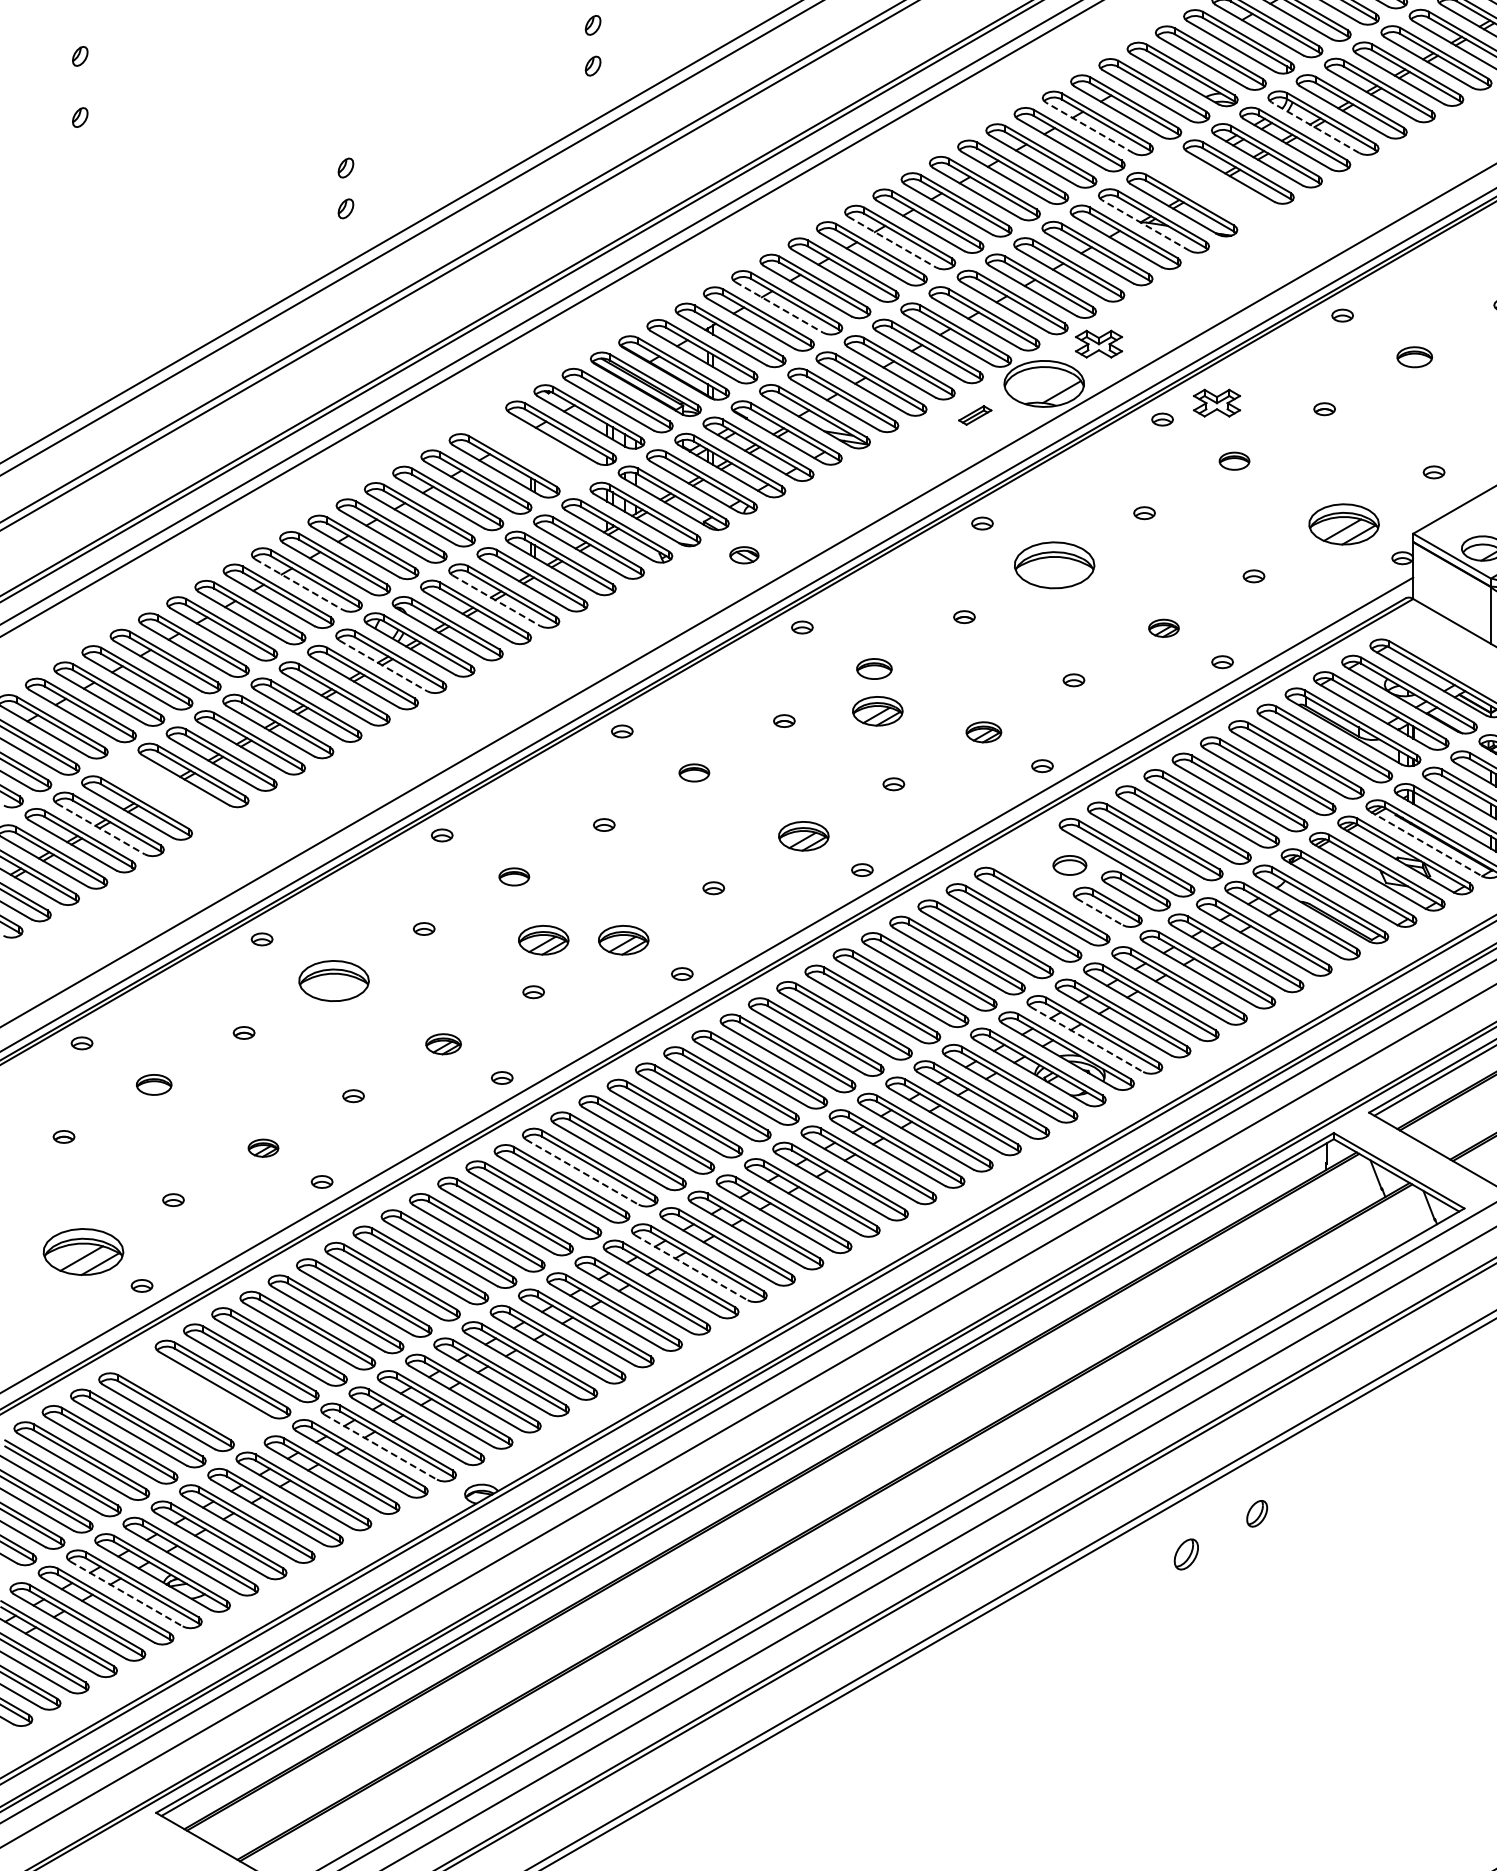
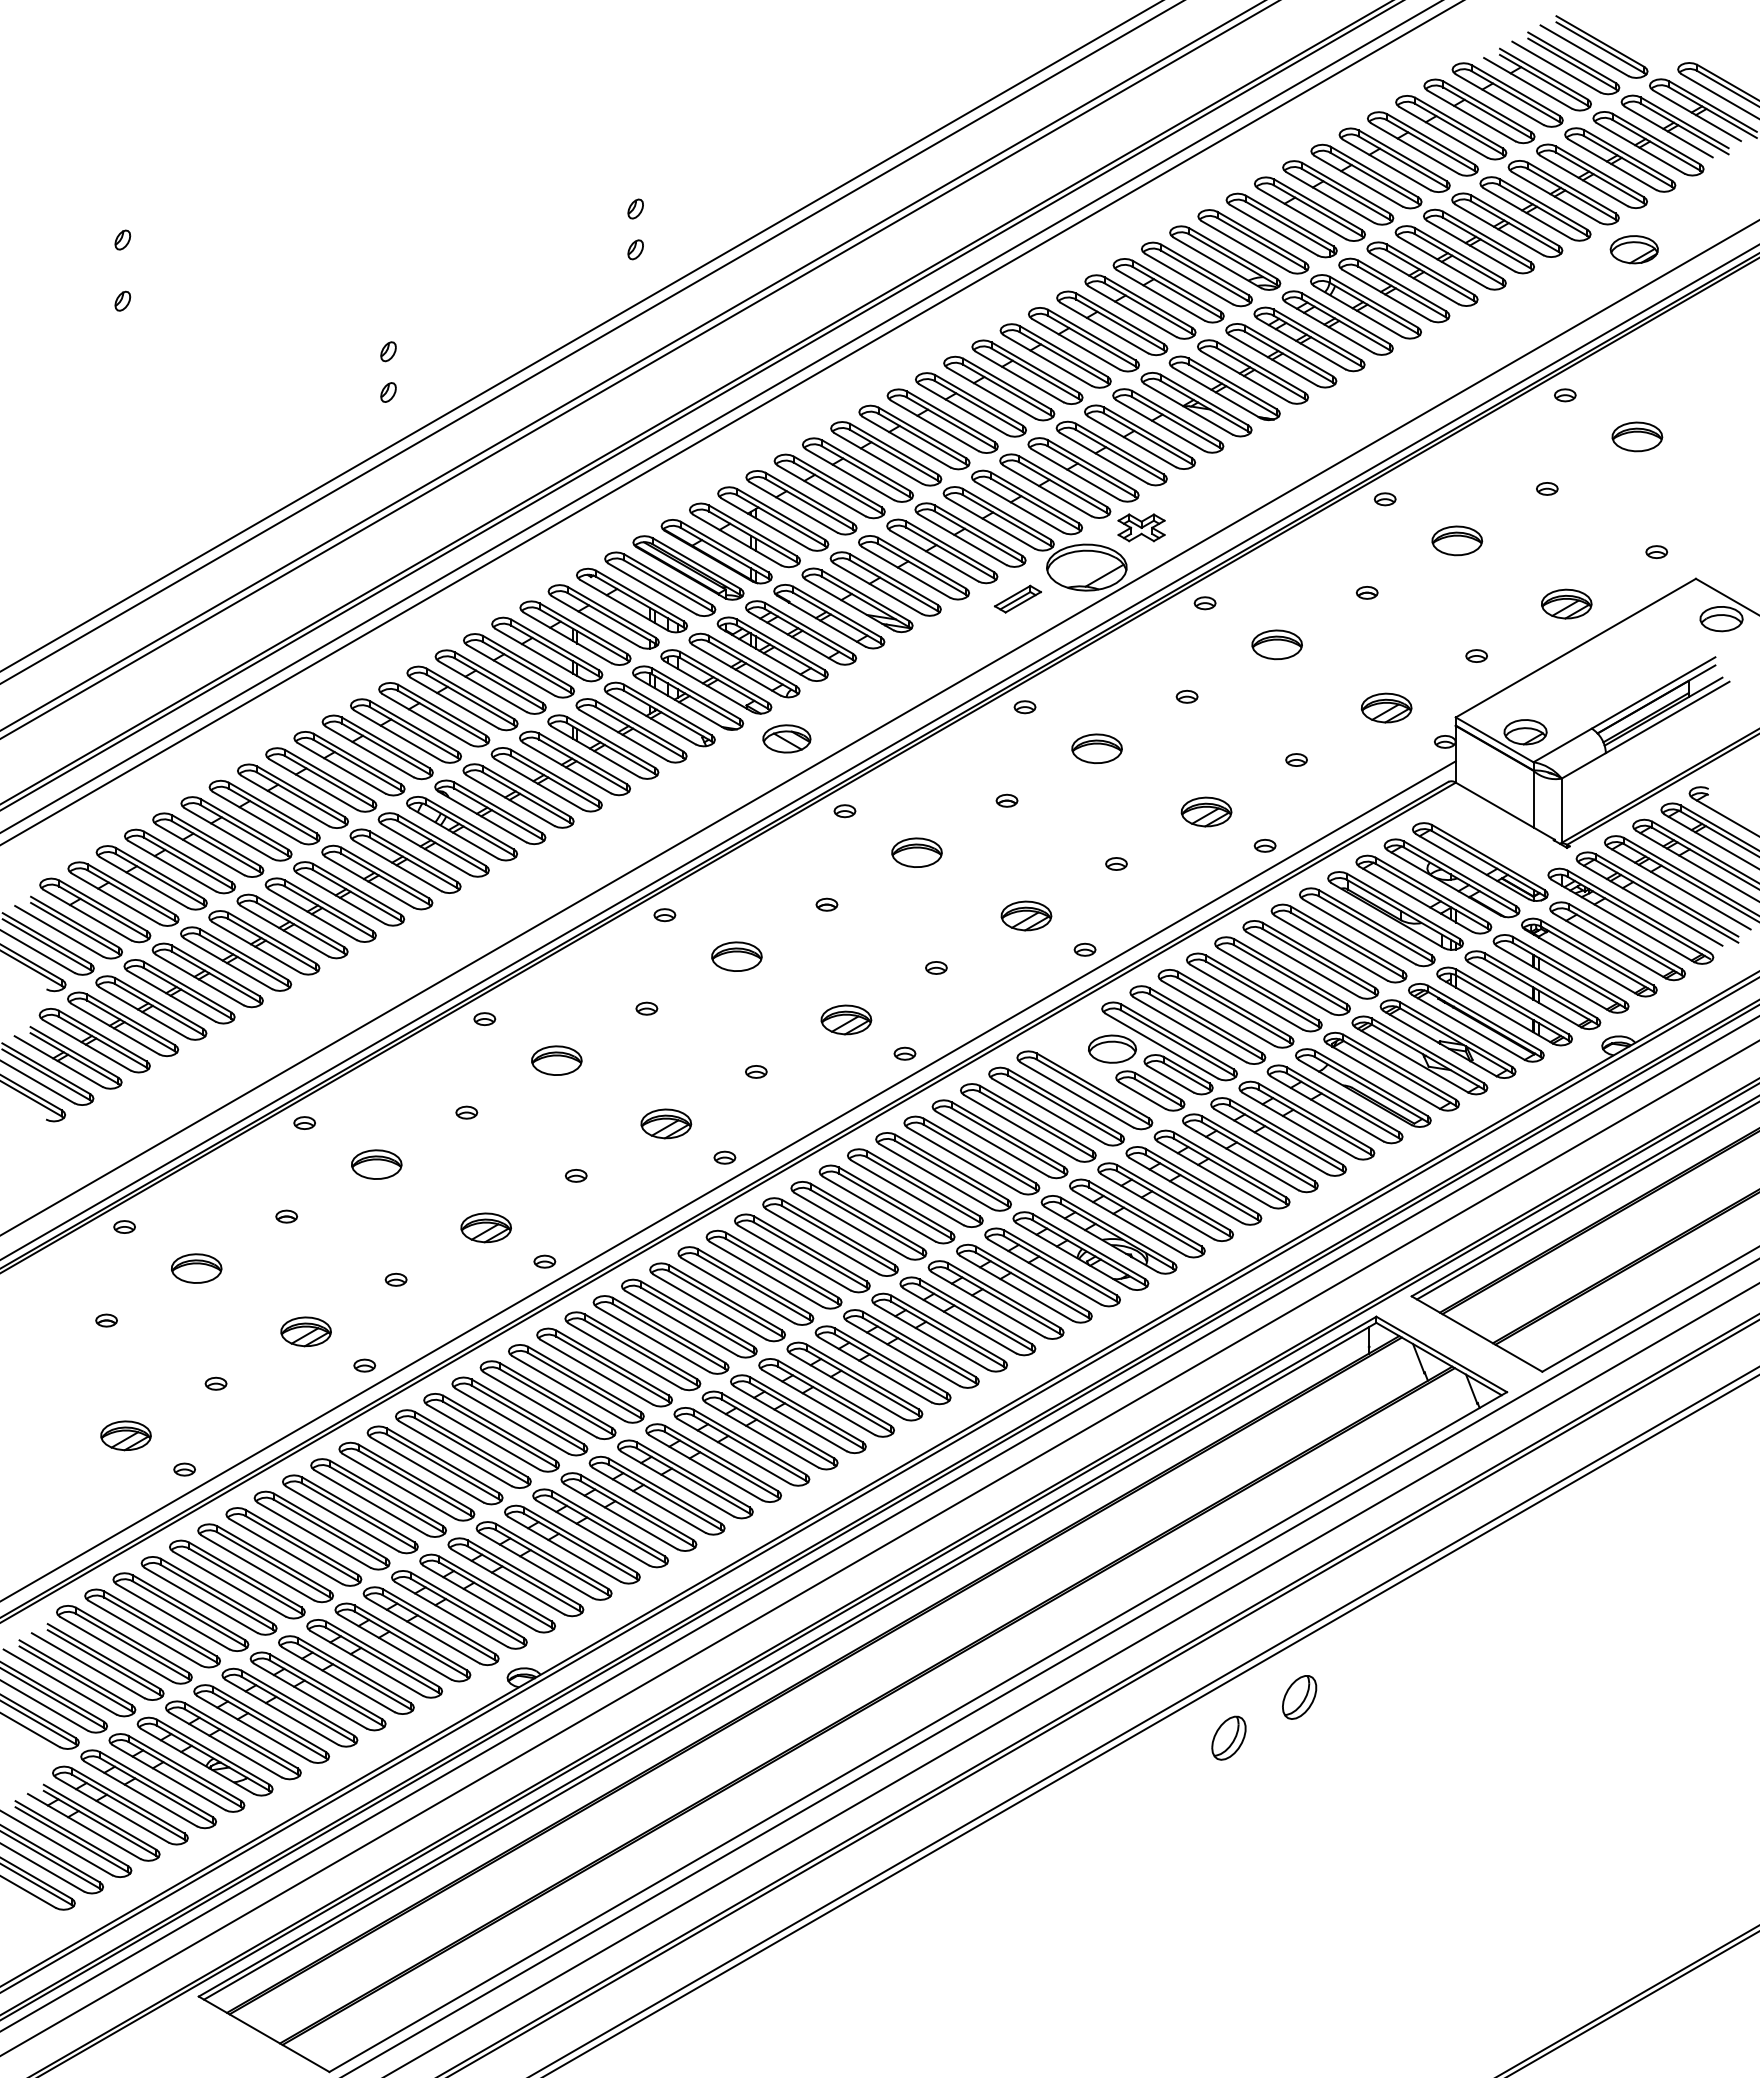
line: (1089, 127) -> (1132, 311), dashed -> solid
line: (1315, 127) -> (1358, 311), dashed -> solid
part: (1209, 187) -> (1252, 371), added
line: (1145, 225) -> (1188, 409), dashed -> solid
line: (891, 241) -> (934, 425), dashed -> solid
line: (778, 307) -> (821, 491), dashed -> solid
part: (1414, 356) -> (1457, 540), size x1.43
part: (1216, 402) -> (1259, 586), removed
part: (974, 414) -> (1017, 598), size x1.43
part: (532, 448) -> (575, 632), added
part: (1233, 460) -> (1276, 644), size x1.67
part: (1343, 523) -> (1386, 707), size x0.71
part: (743, 554) -> (786, 738), size x1.67
part: (1053, 564) -> (1096, 748), size x0.62
line: (298, 584) -> (341, 768), dashed -> solid
line: (495, 600) -> (538, 784), dashed -> solid
part: (1163, 627) -> (1206, 811), size x1.67
line: (382, 665) -> (425, 849), dashed -> solid
part: (873, 668) -> (916, 852), size x1.43
part: (877, 710) -> (920, 894), removed
part: (983, 731) -> (1026, 915), size x1.43
part: (693, 772) -> (736, 956), size x1.67
part: (164, 791) -> (207, 975), added
line: (100, 828) -> (143, 1012), dashed -> solid
line: (1425, 843) -> (1468, 1027), dashed -> solid
part: (1069, 864) -> (1112, 1048), size x1.43
part: (513, 876) -> (556, 1060), size x1.67
line: (1099, 911) -> (1142, 1095), dashed -> solid
part: (543, 939) -> (586, 1123), removed
part: (333, 980) -> (376, 1164), size x0.71
line: (1086, 1039) -> (1129, 1223), dashed -> solid
part: (442, 1043) -> (485, 1227), size x1.43
part: (153, 1084) -> (196, 1268), size x1.43
part: (262, 1147) -> (305, 1331), size x1.67
line: (581, 1171) -> (624, 1355), dashed -> solid
part: (82, 1251) -> (125, 1435), size x0.62
line: (690, 1267) -> (733, 1451), dashed -> solid
part: (194, 1395) -> (237, 1579), added
line: (380, 1446) -> (423, 1630), dashed -> solid
part: (1256, 1513) -> (1299, 1697), size x1.67
part: (1185, 1553) -> (1228, 1737), size x1.43
line: (125, 1593) -> (168, 1777), dashed -> solid

